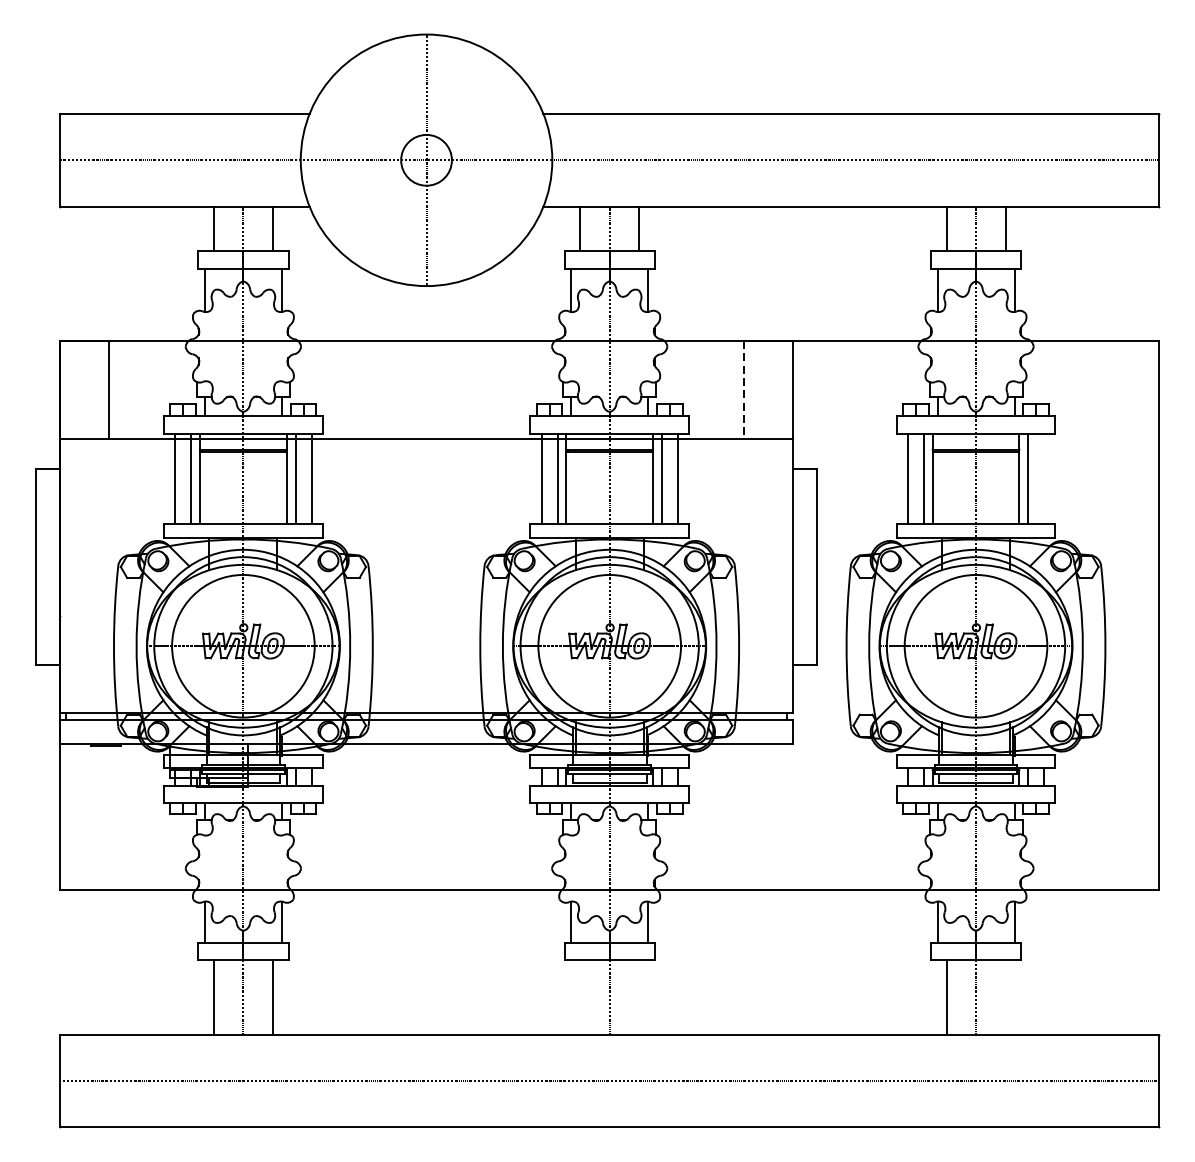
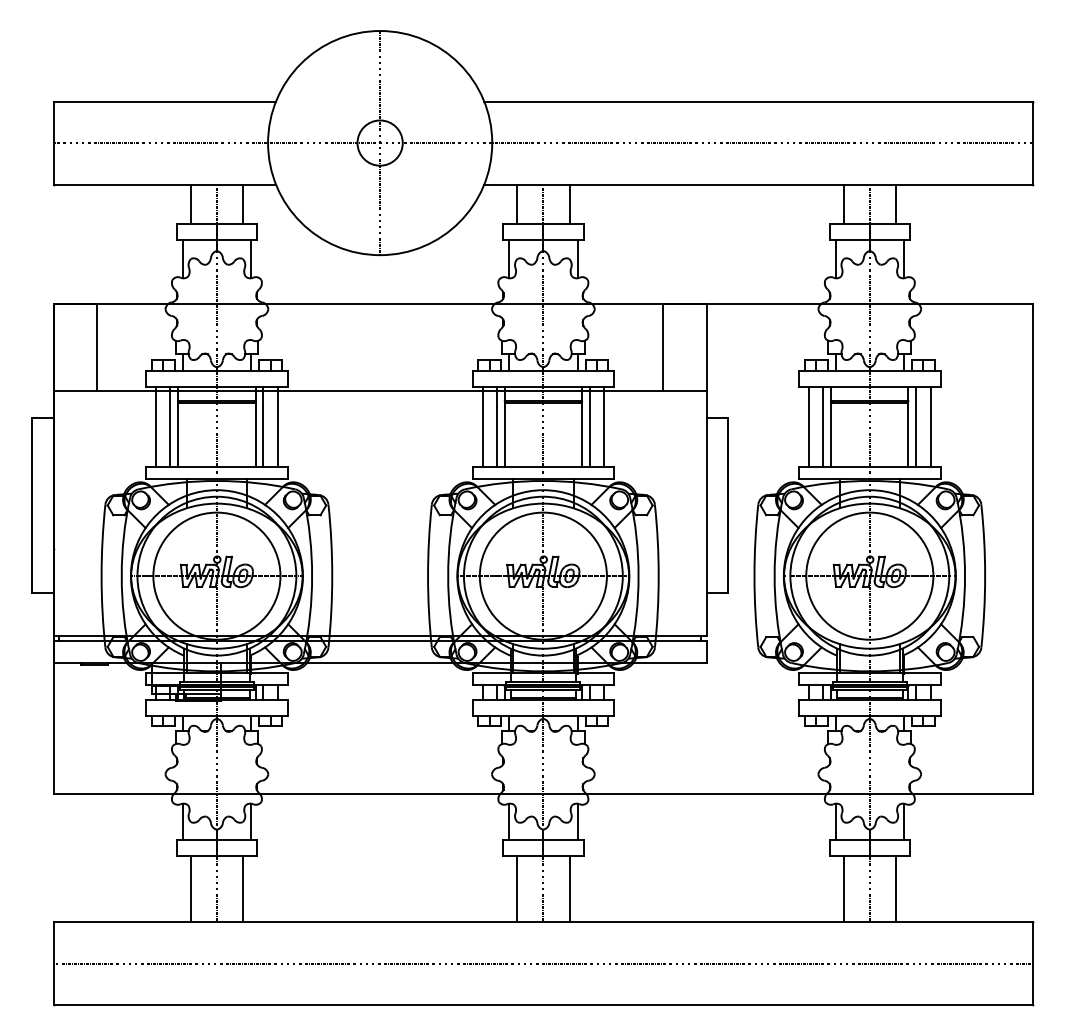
line: (744, 389) -> (663, 347), dashed -> solid
line: (1044, 478) -> (930, 426), added
line: (580, 996) -> (517, 888), added
line: (639, 996) -> (569, 888), added
line: (1005, 996) -> (896, 888), added

